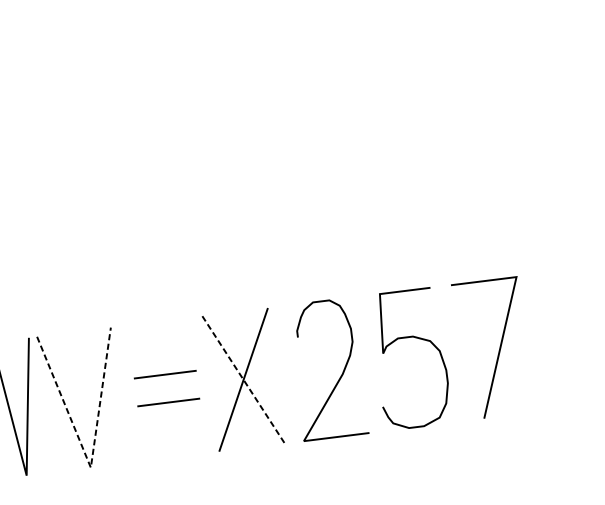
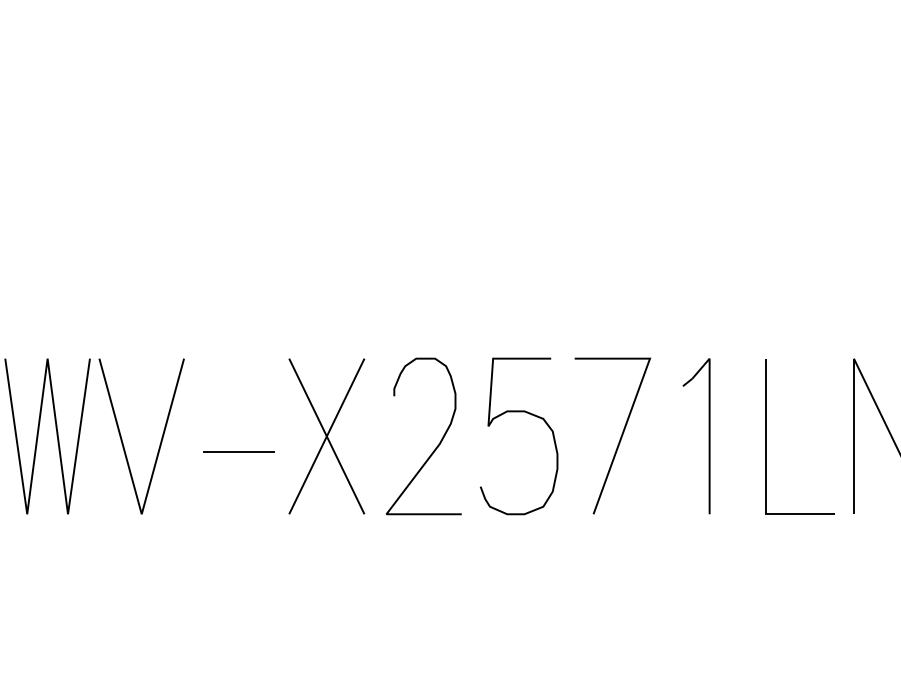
part: (575, 338) -> (708, 436), added
line: (164, 374) -> (238, 419), removed
line: (244, 379) -> (327, 436), dashed -> solid
line: (90, 467) -> (141, 514), dashed -> solid

